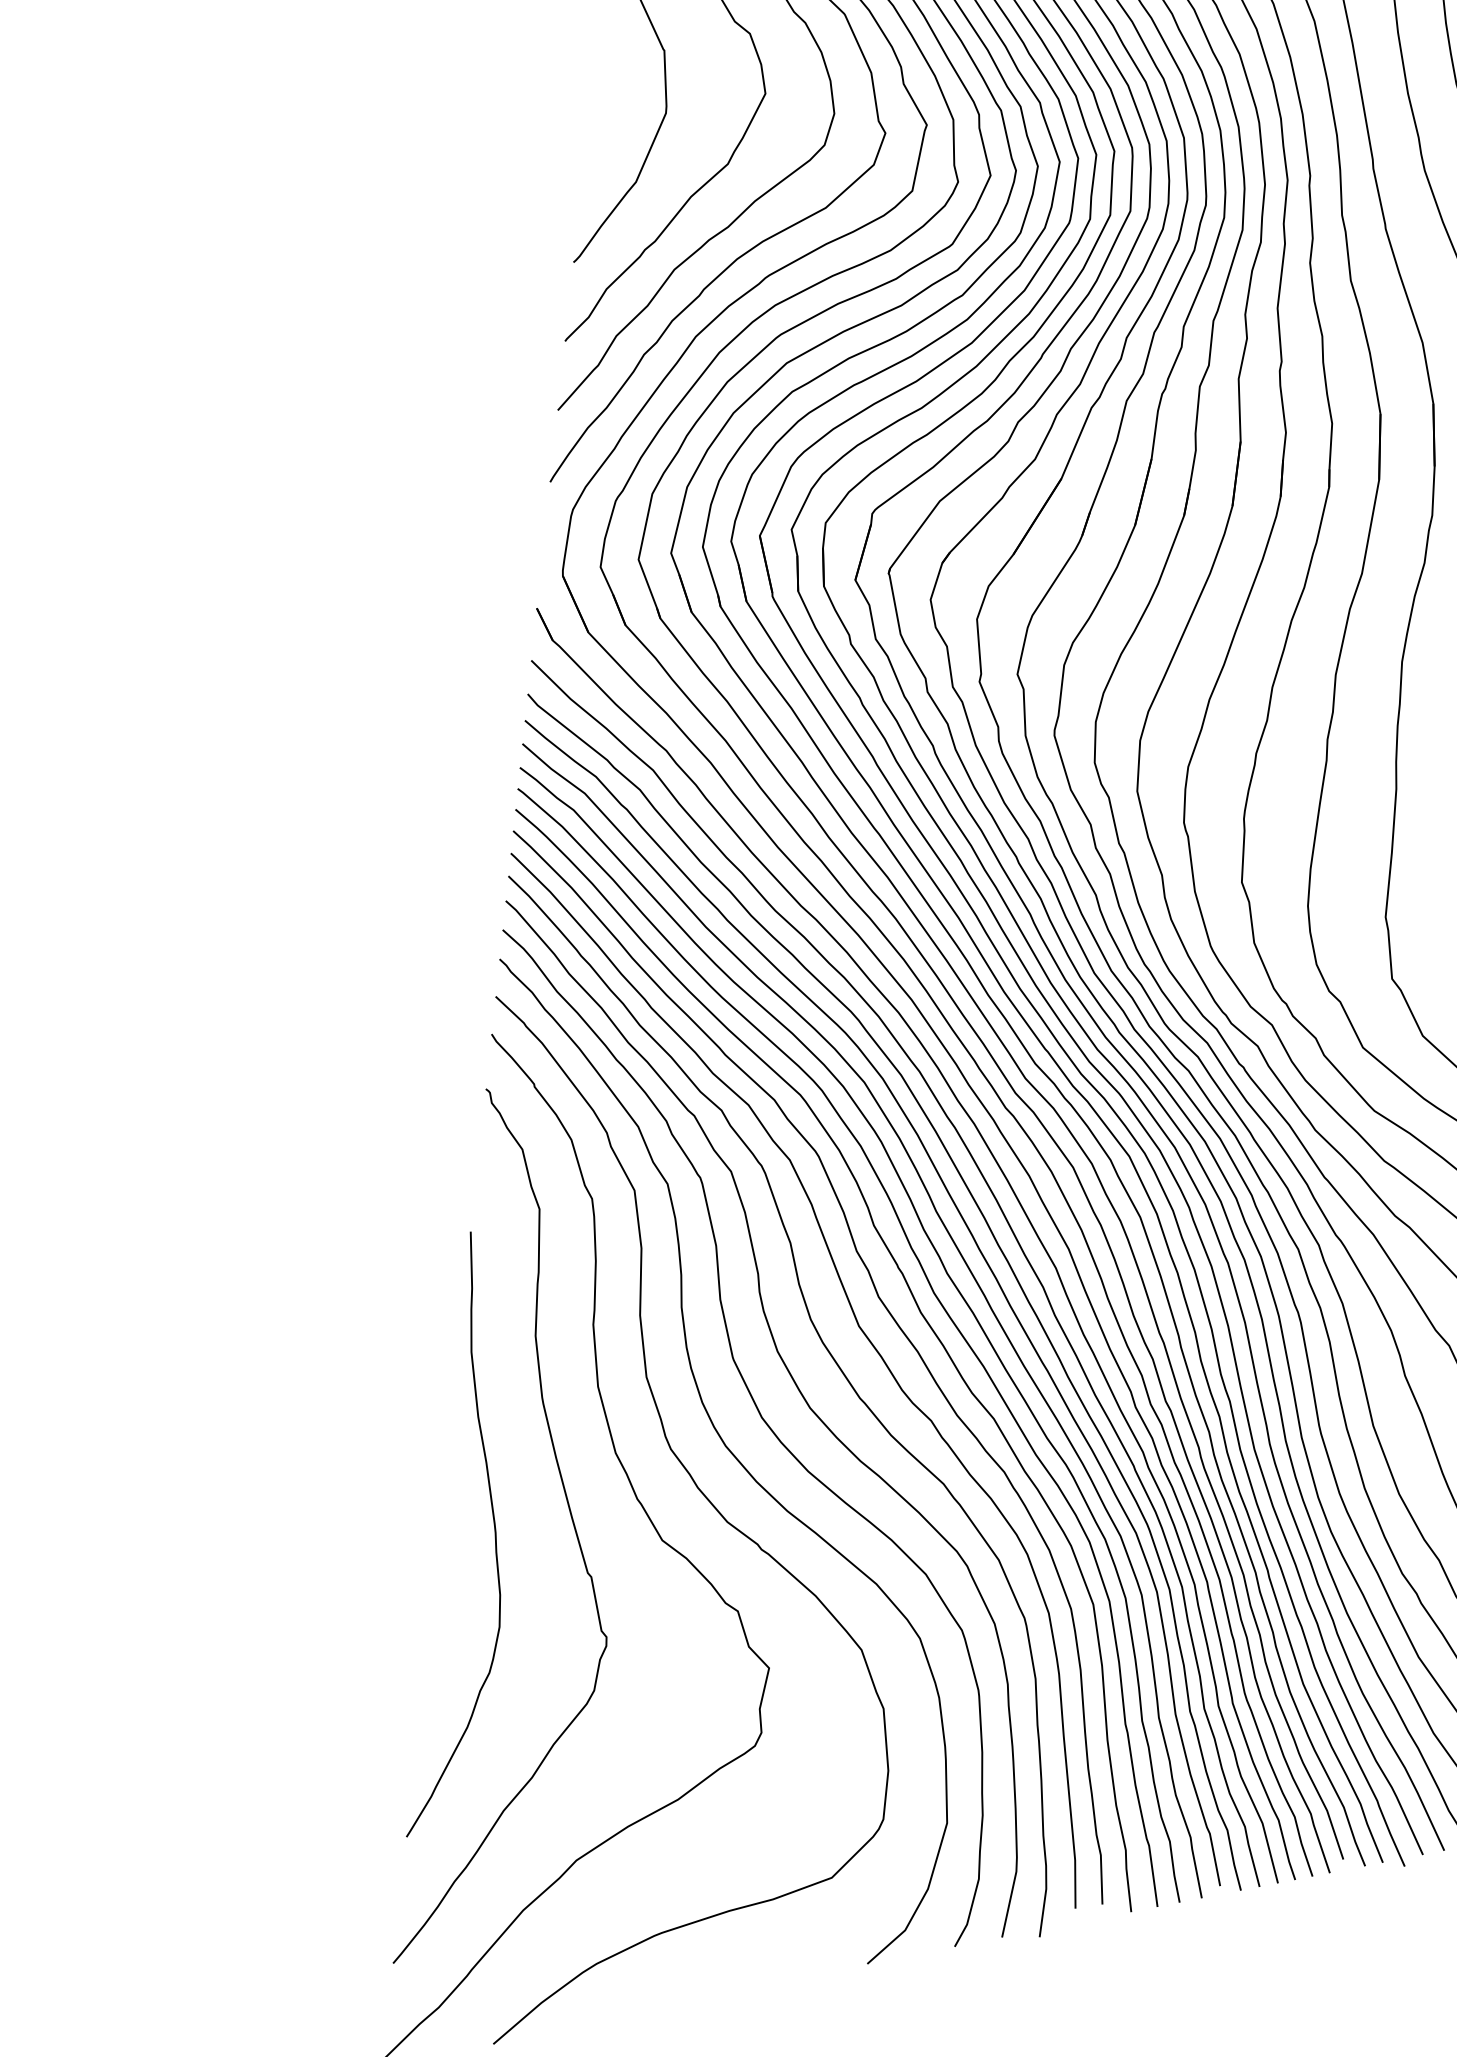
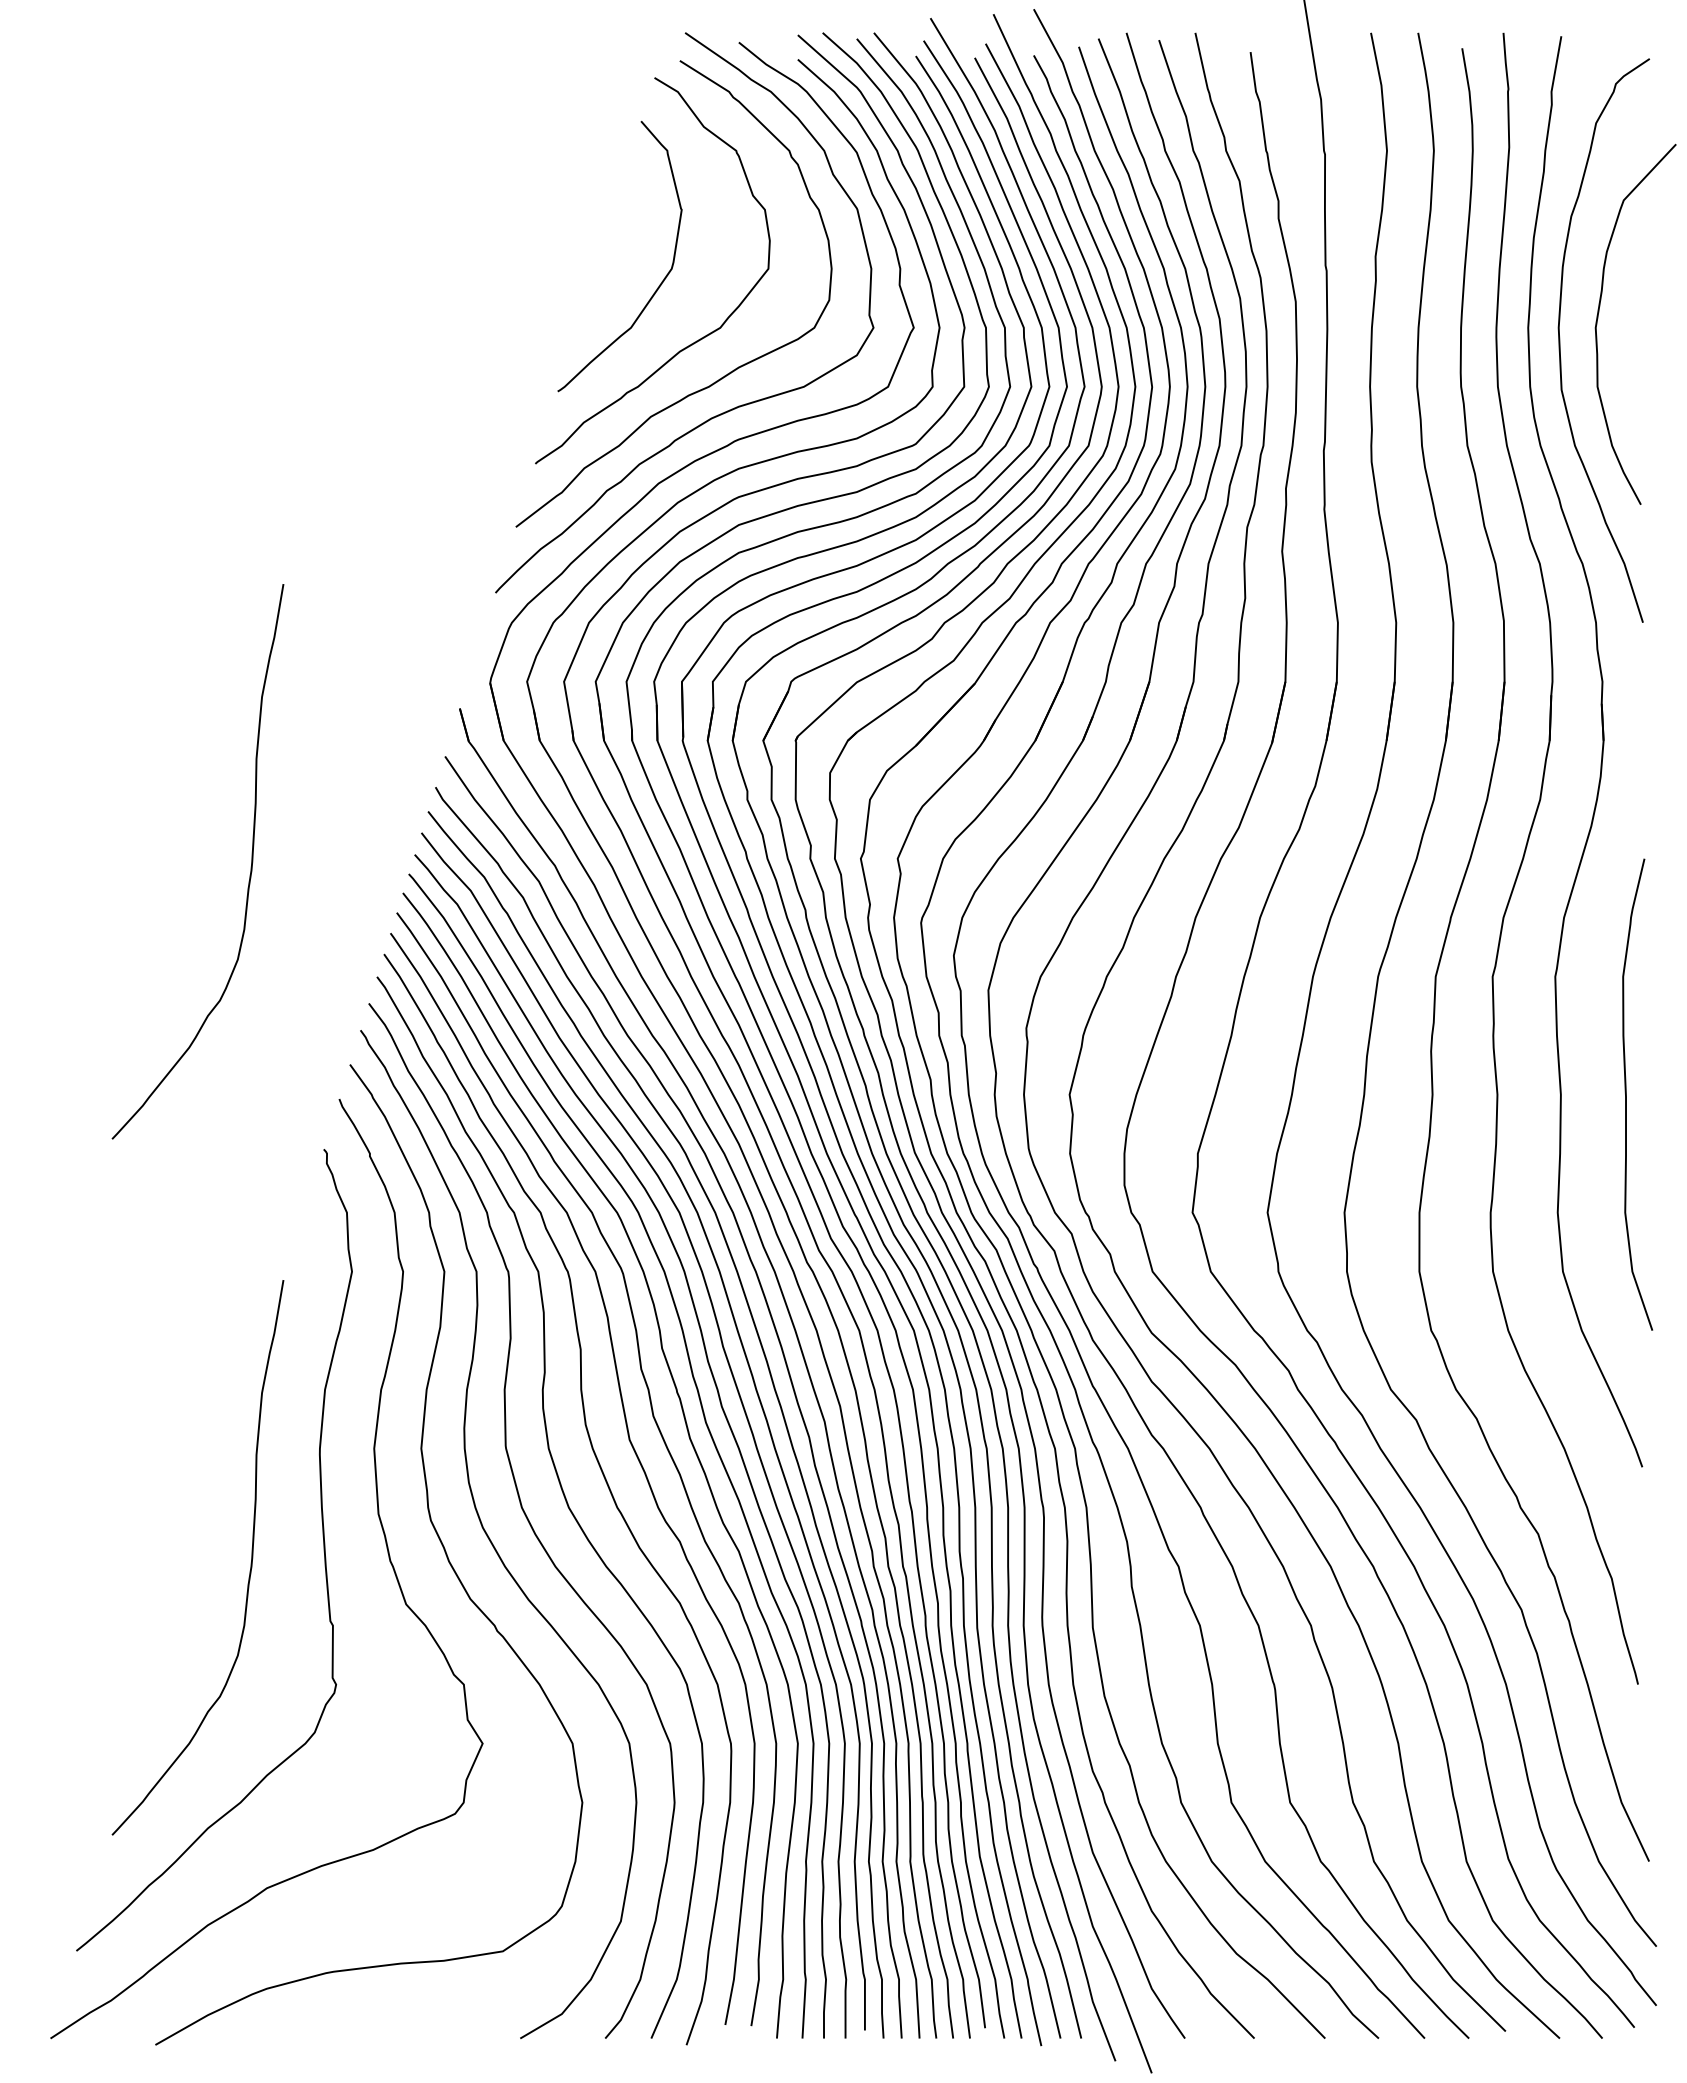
curve: (353, 813) -> (250, 867), added

